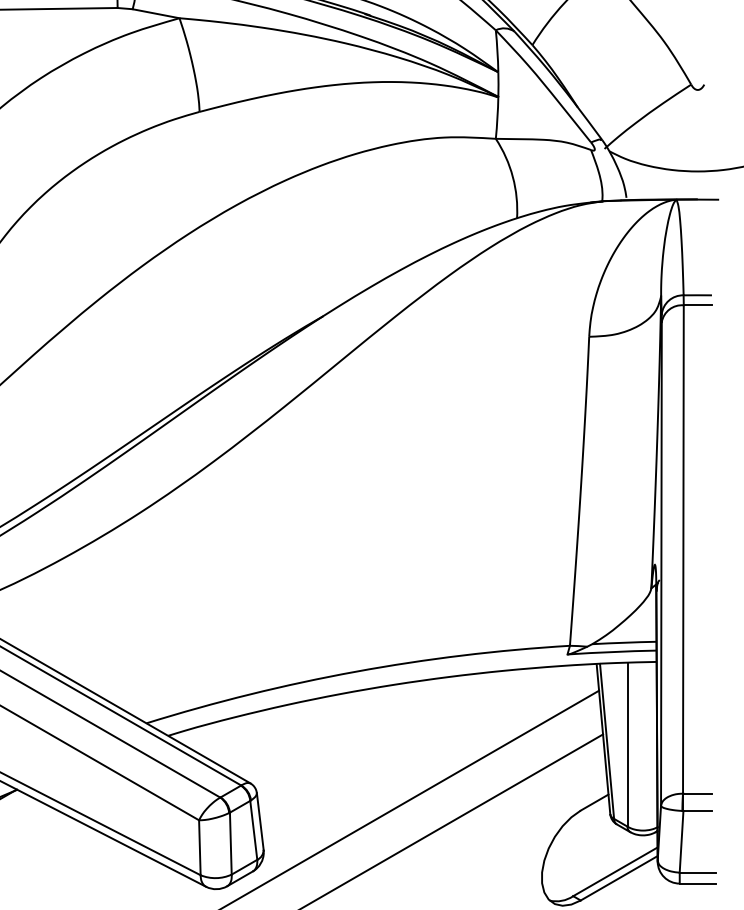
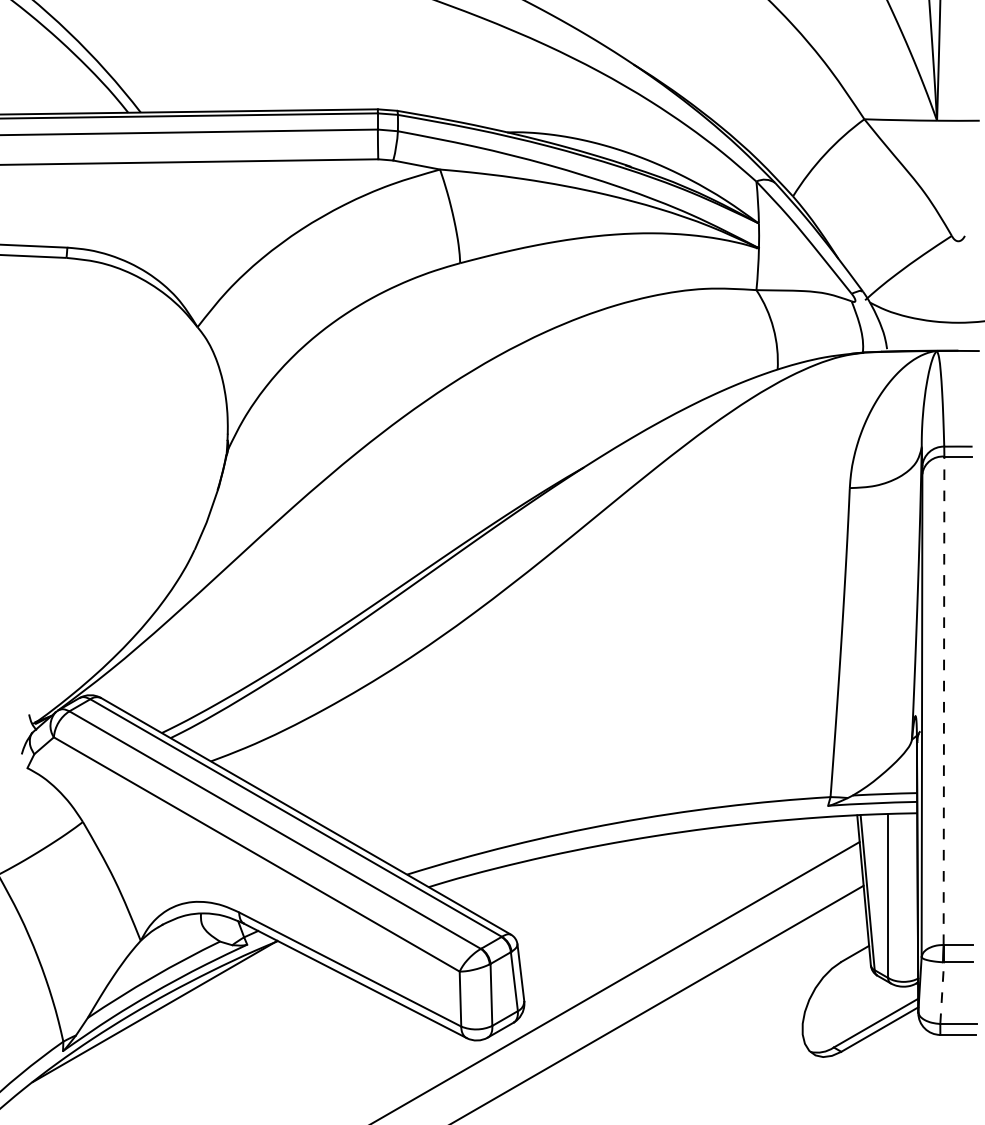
line: (683, 549) -> (944, 700), solid -> dashed
line: (681, 842) -> (942, 993), solid -> dashed

